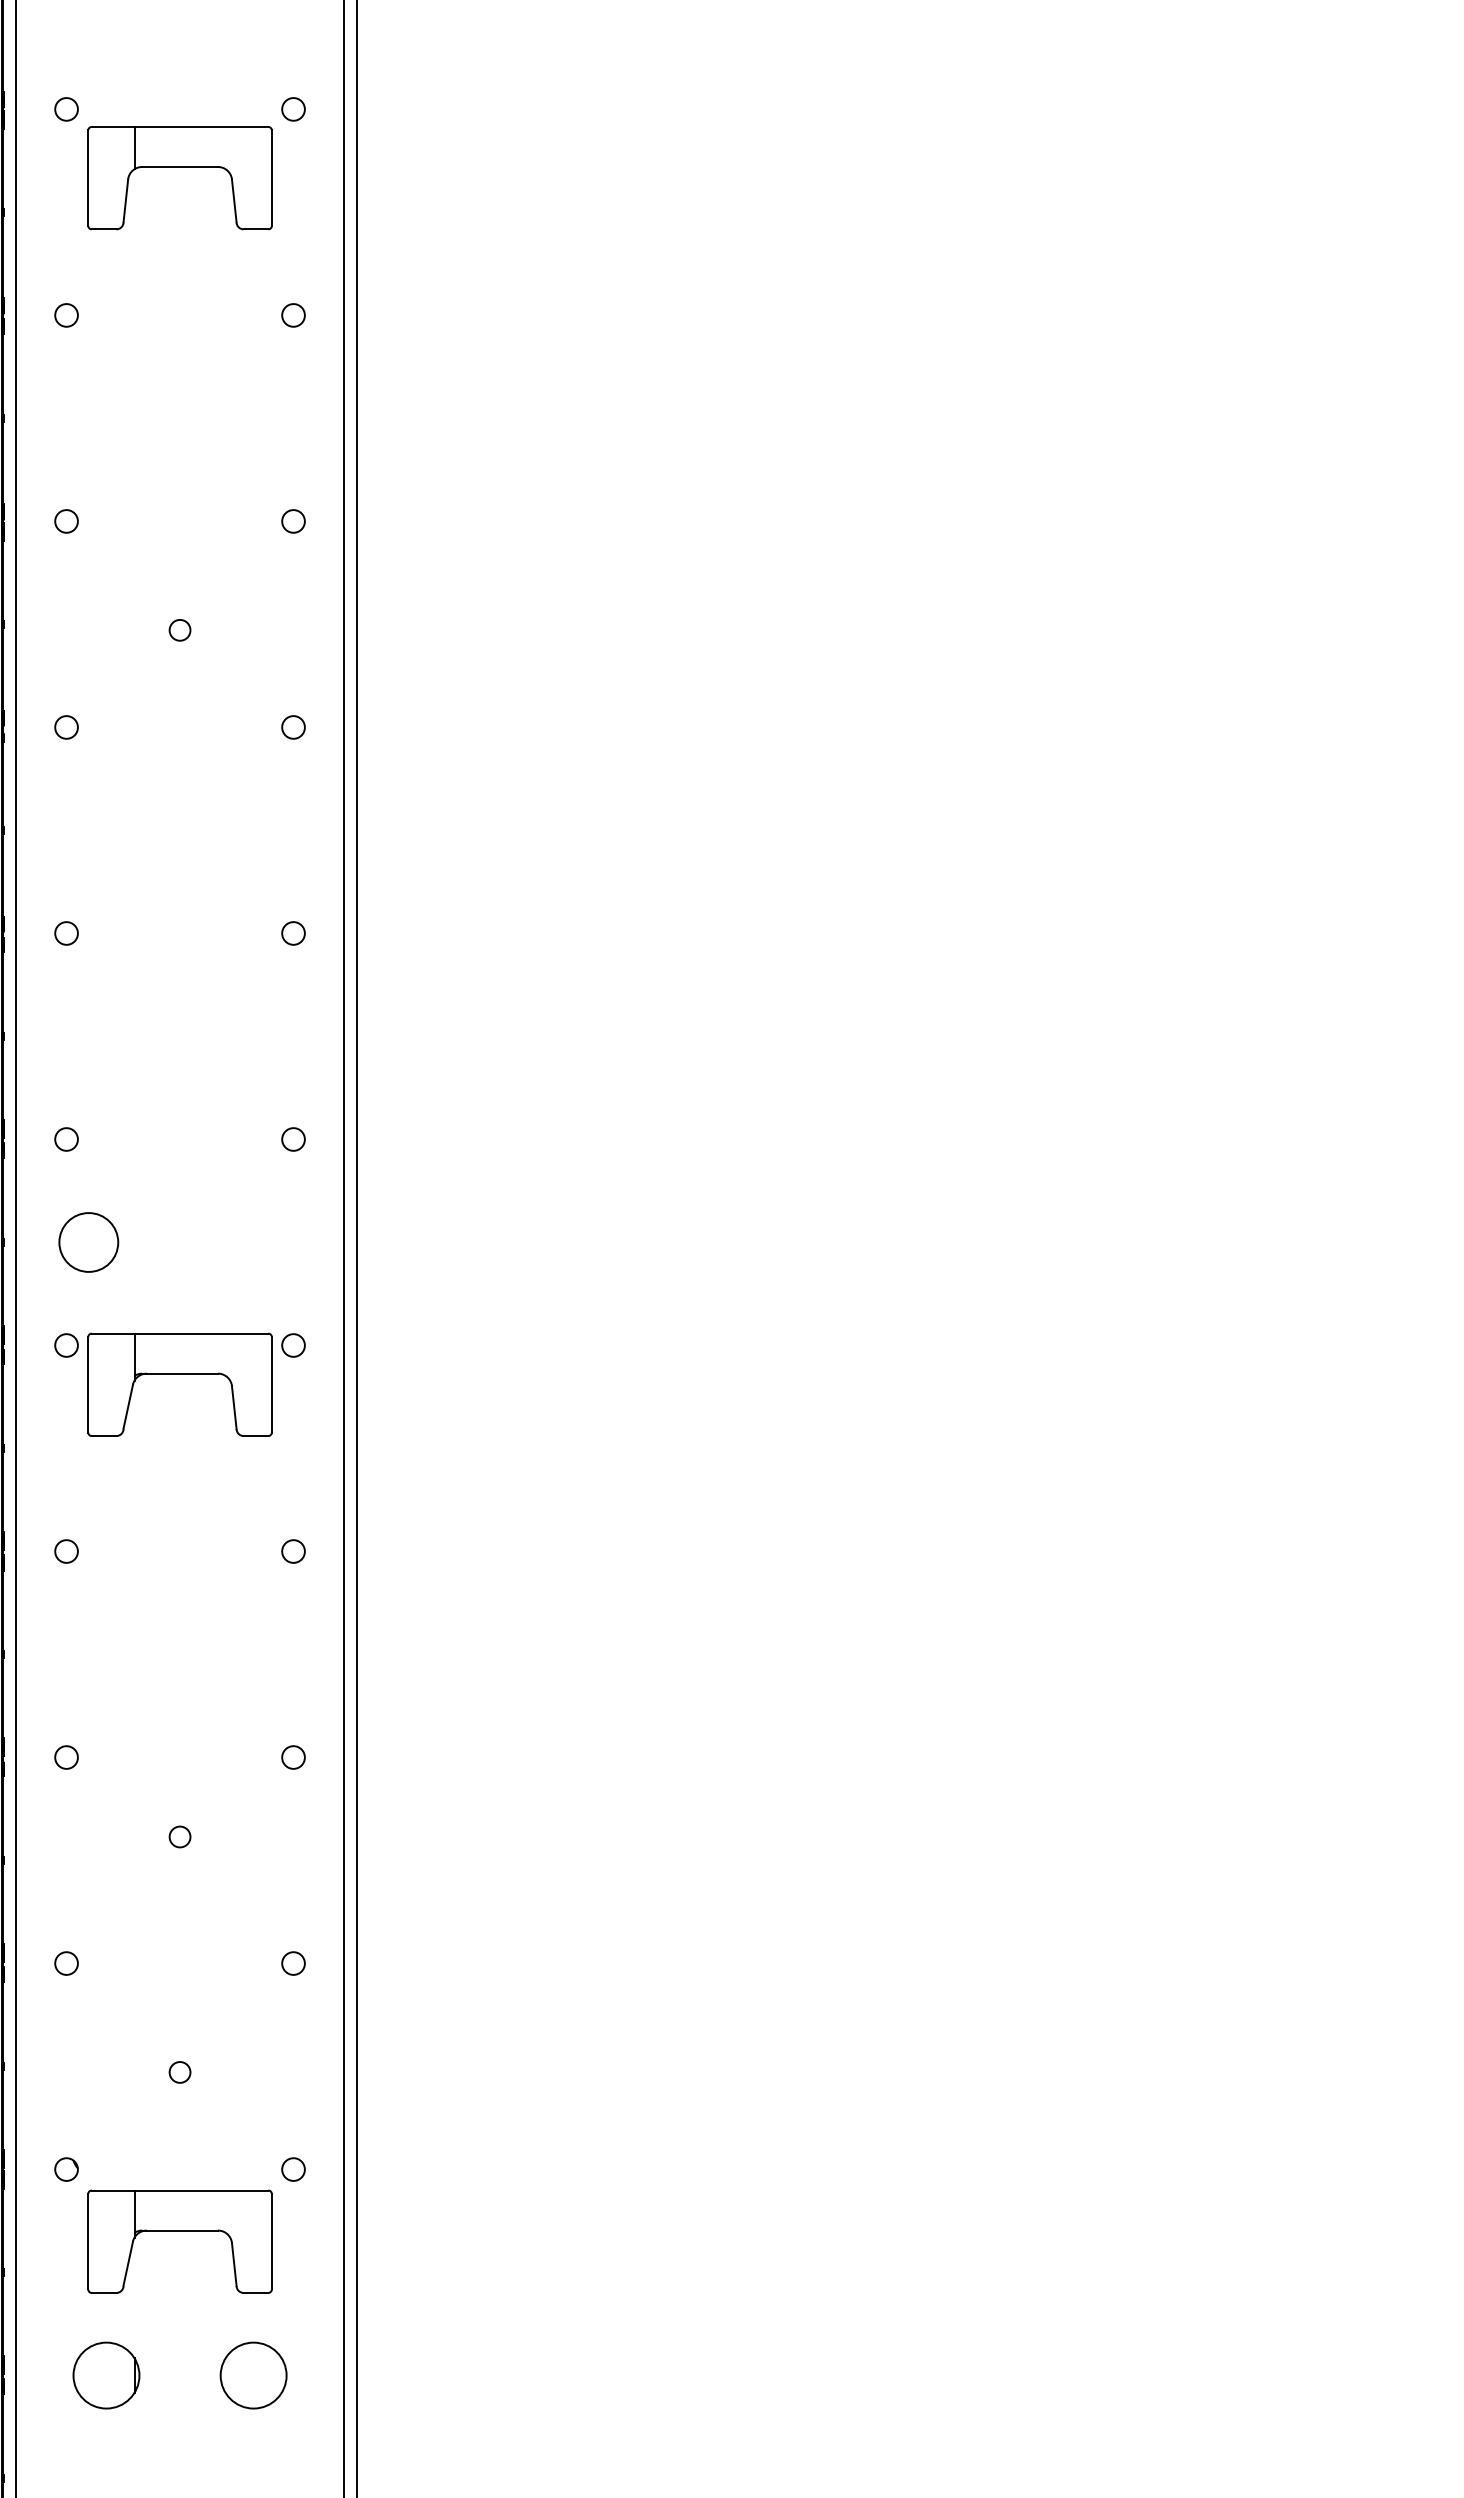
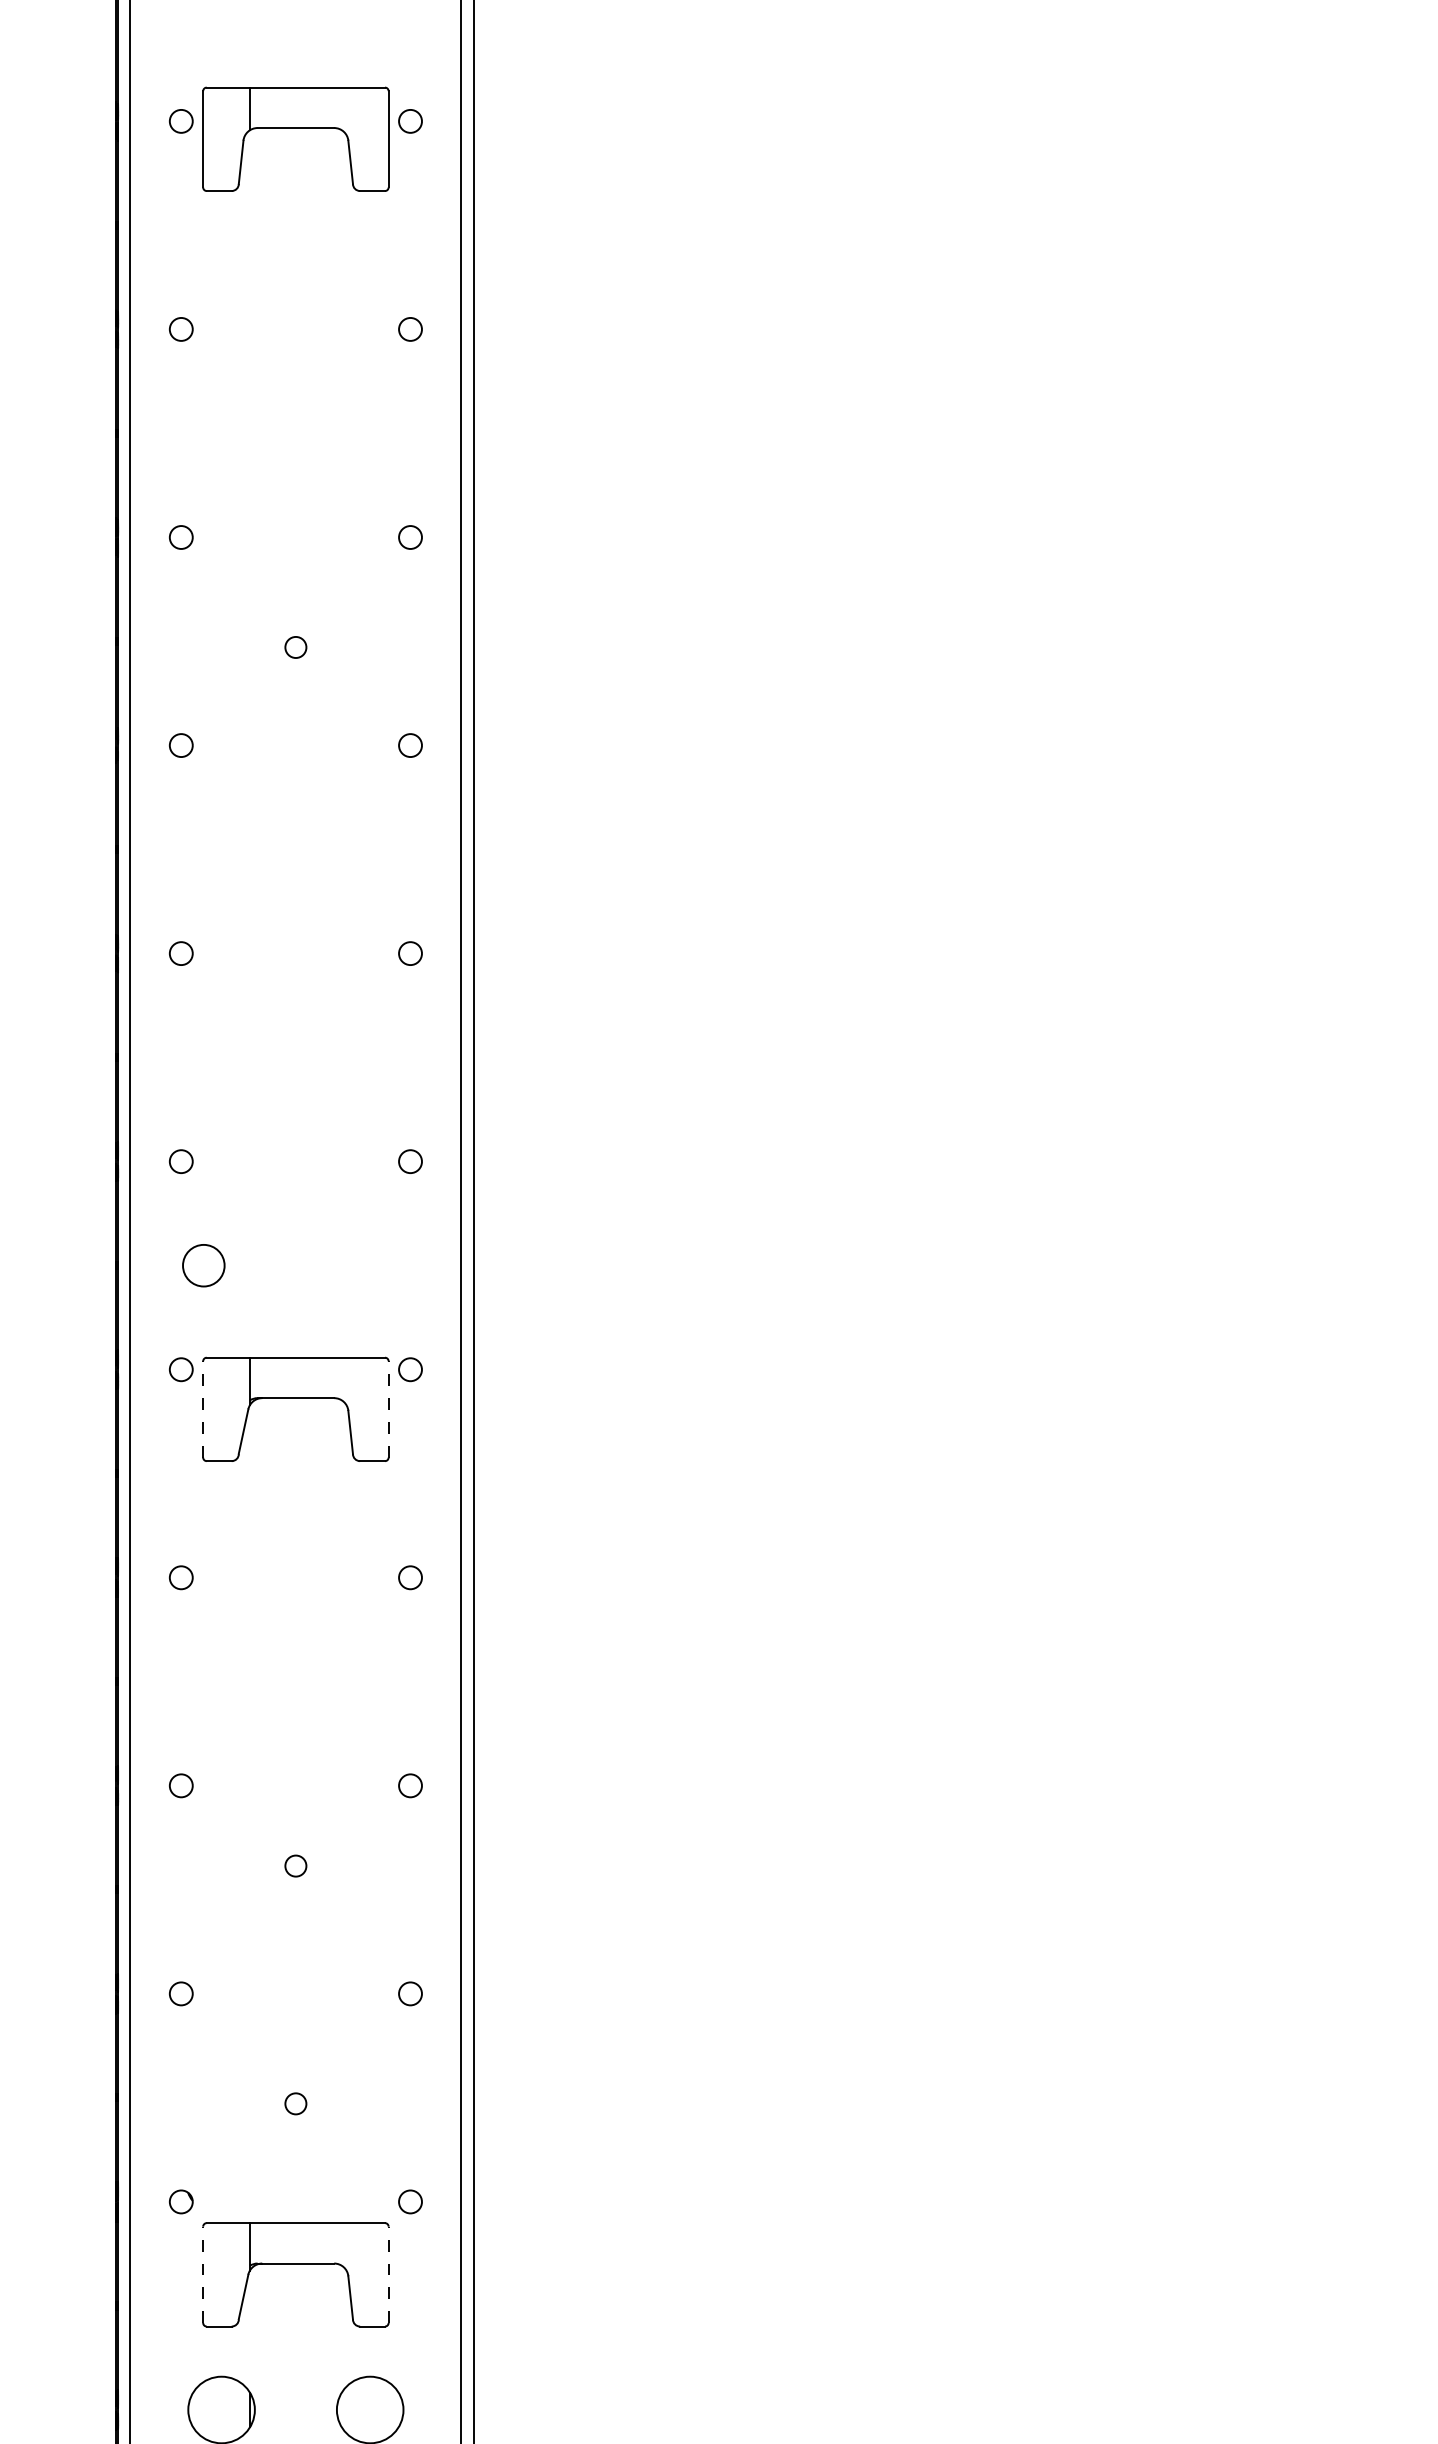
part: (179, 167) -> (295, 128), moved
circle: (88, 1242) -> (203, 1265), size x0.7
line: (88, 1384) -> (203, 1409), solid -> dashed
line: (271, 1384) -> (388, 1409), solid -> dashed
line: (88, 2241) -> (203, 2274), solid -> dashed
line: (271, 2241) -> (388, 2274), solid -> dashed

